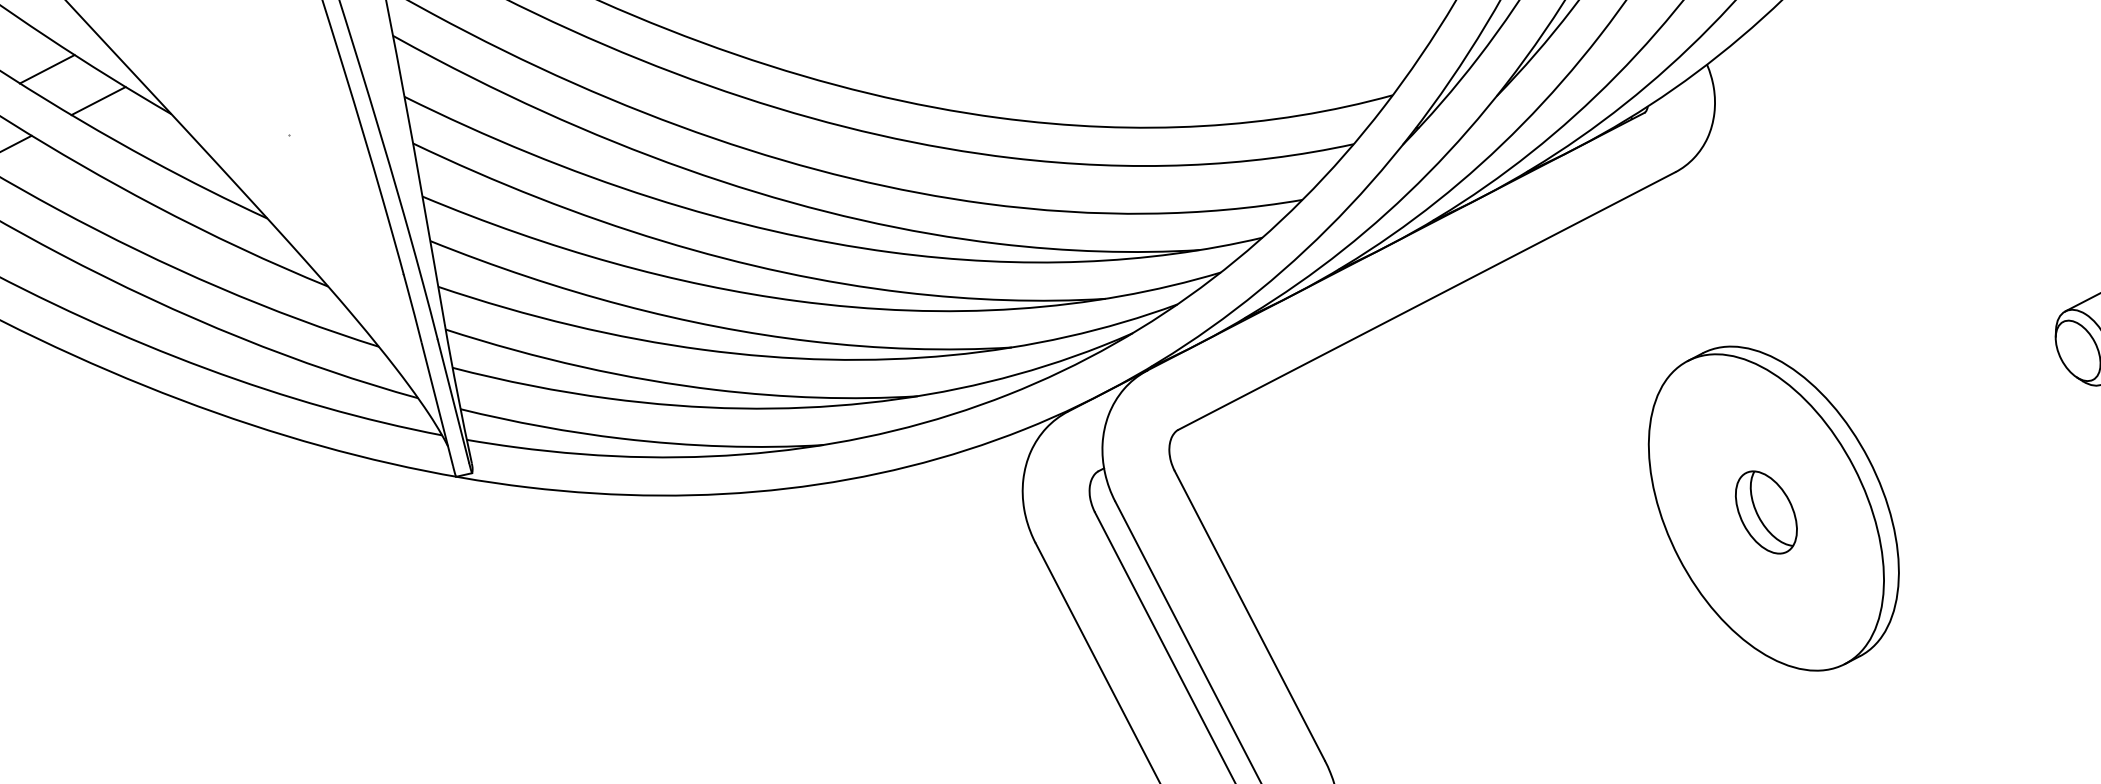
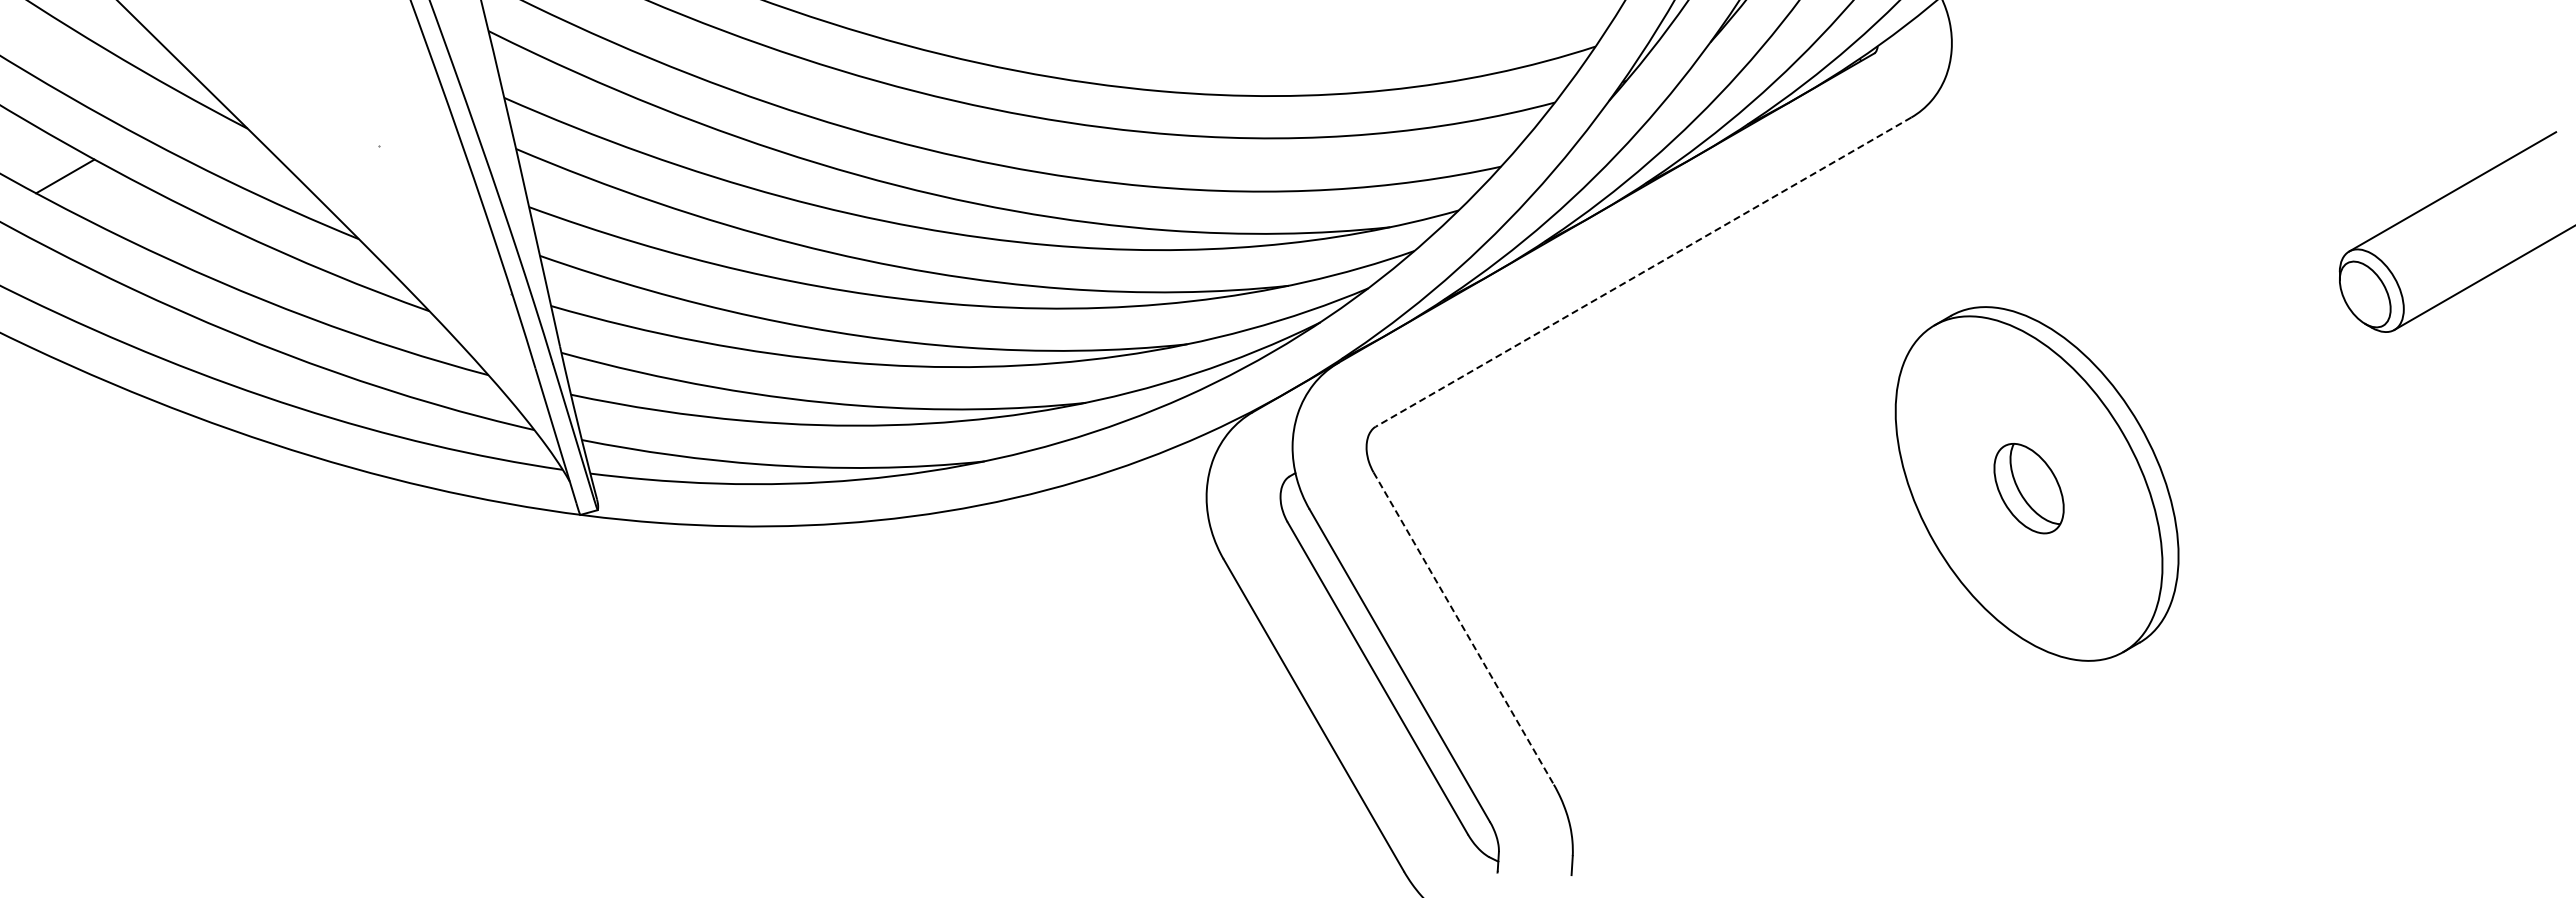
line: (46, 69) -> (107, 85), removed
line: (98, 100) -> (166, 117), removed
line: (1426, 301) -> (1643, 272), solid -> dashed
line: (1249, 615) -> (1463, 628), solid -> dashed

